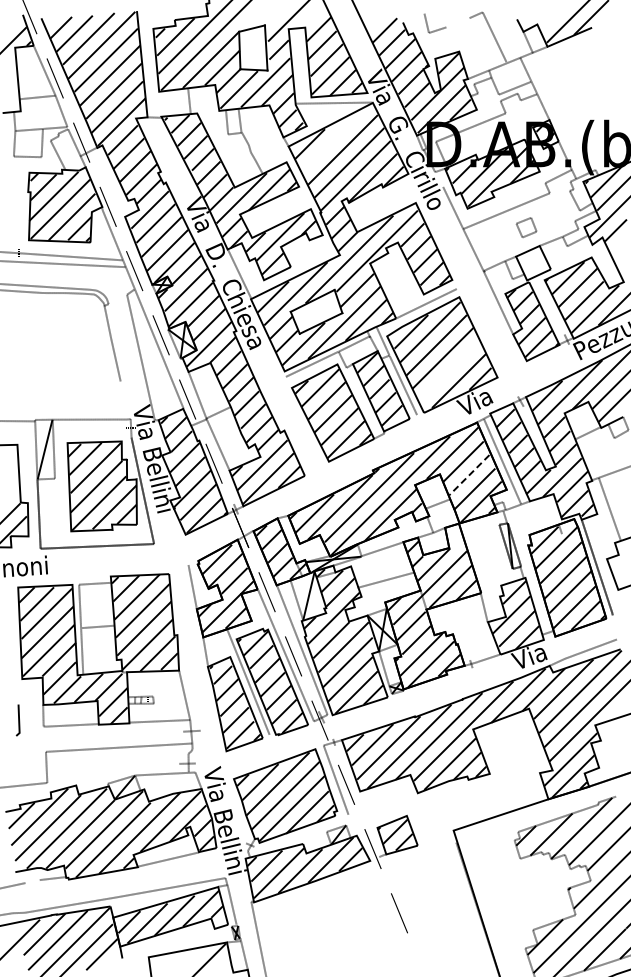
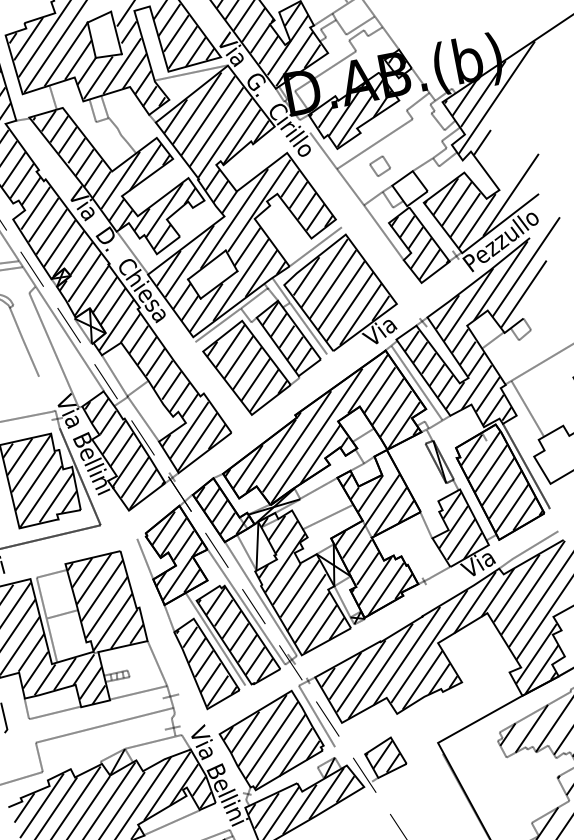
line: (333, 140) -> (197, 108), added
part: (526, 227) -> (380, 166), moved
line: (449, 370) -> (349, 306), added
line: (469, 475) -> (388, 402), dashed -> solid

